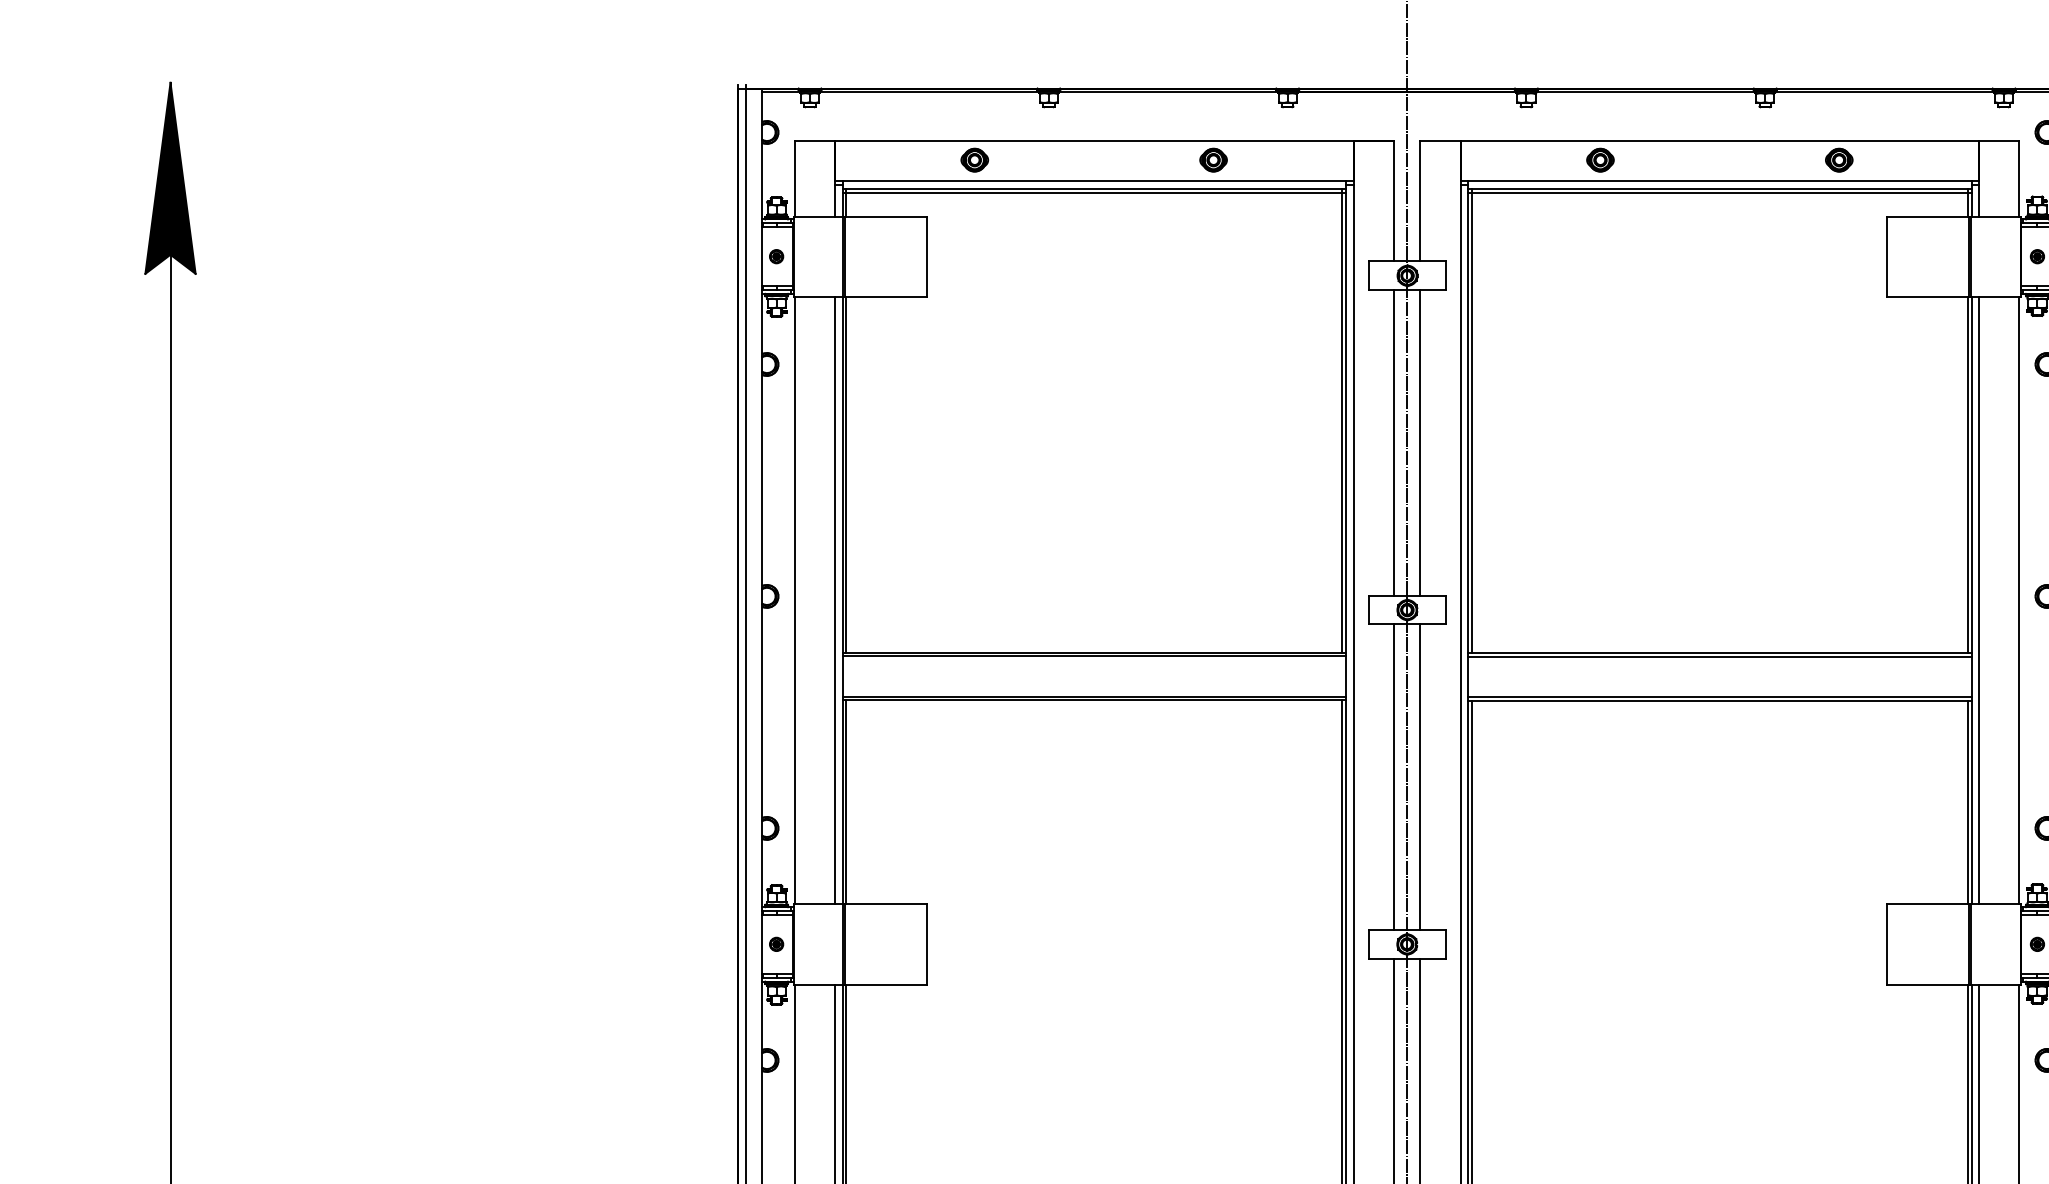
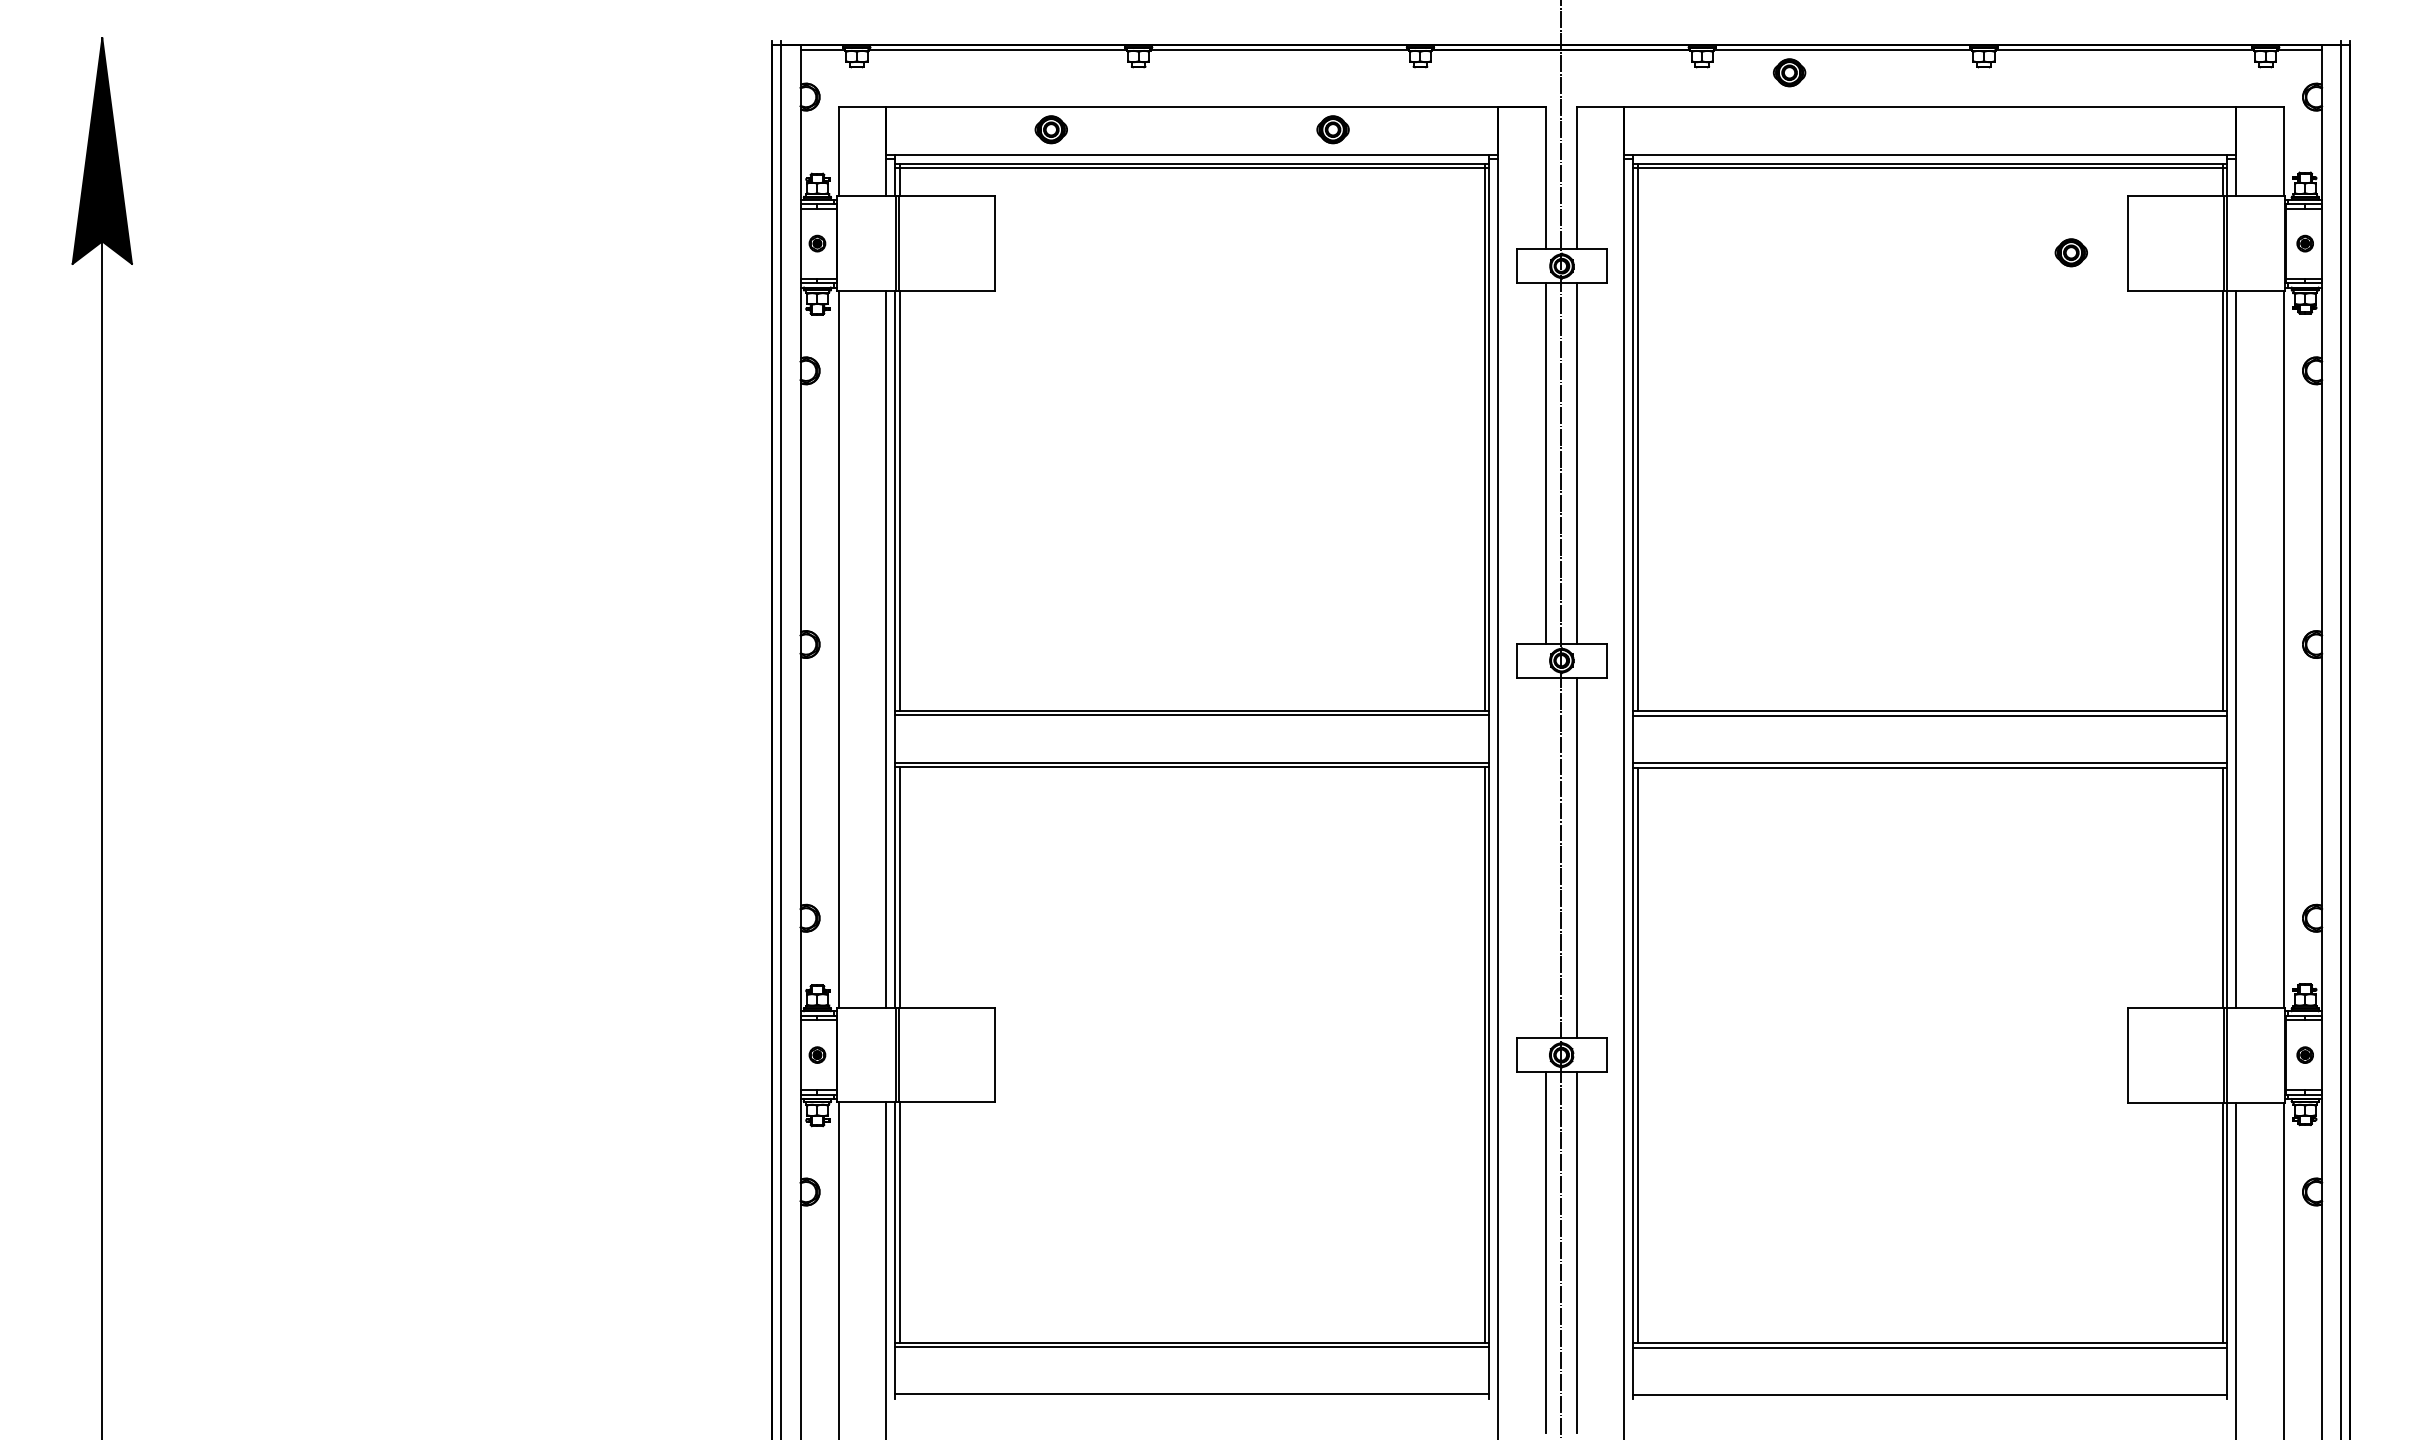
part: (1600, 159) -> (1789, 72), moved
part: (1838, 159) -> (2070, 252), moved
line: (1393, 776) -> (1545, 857), removed

